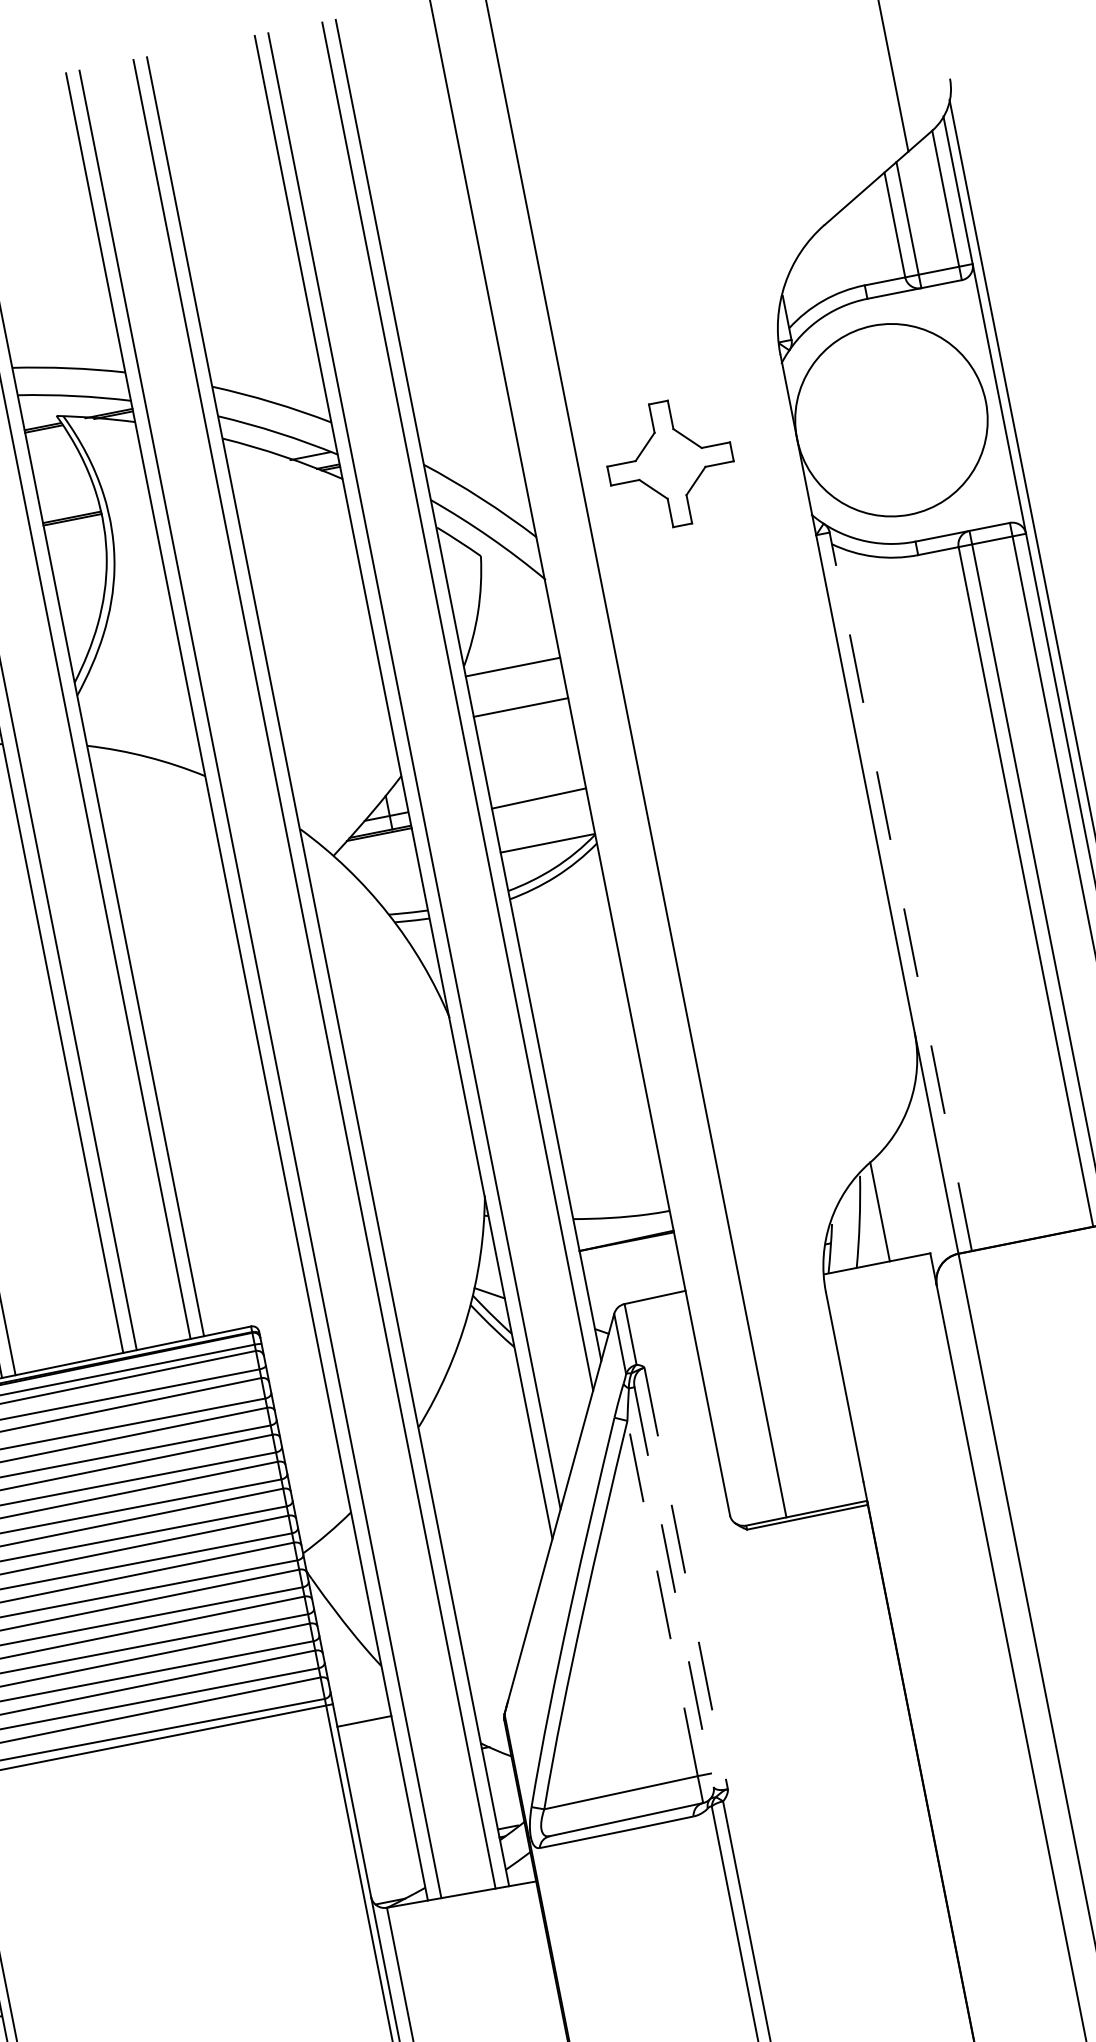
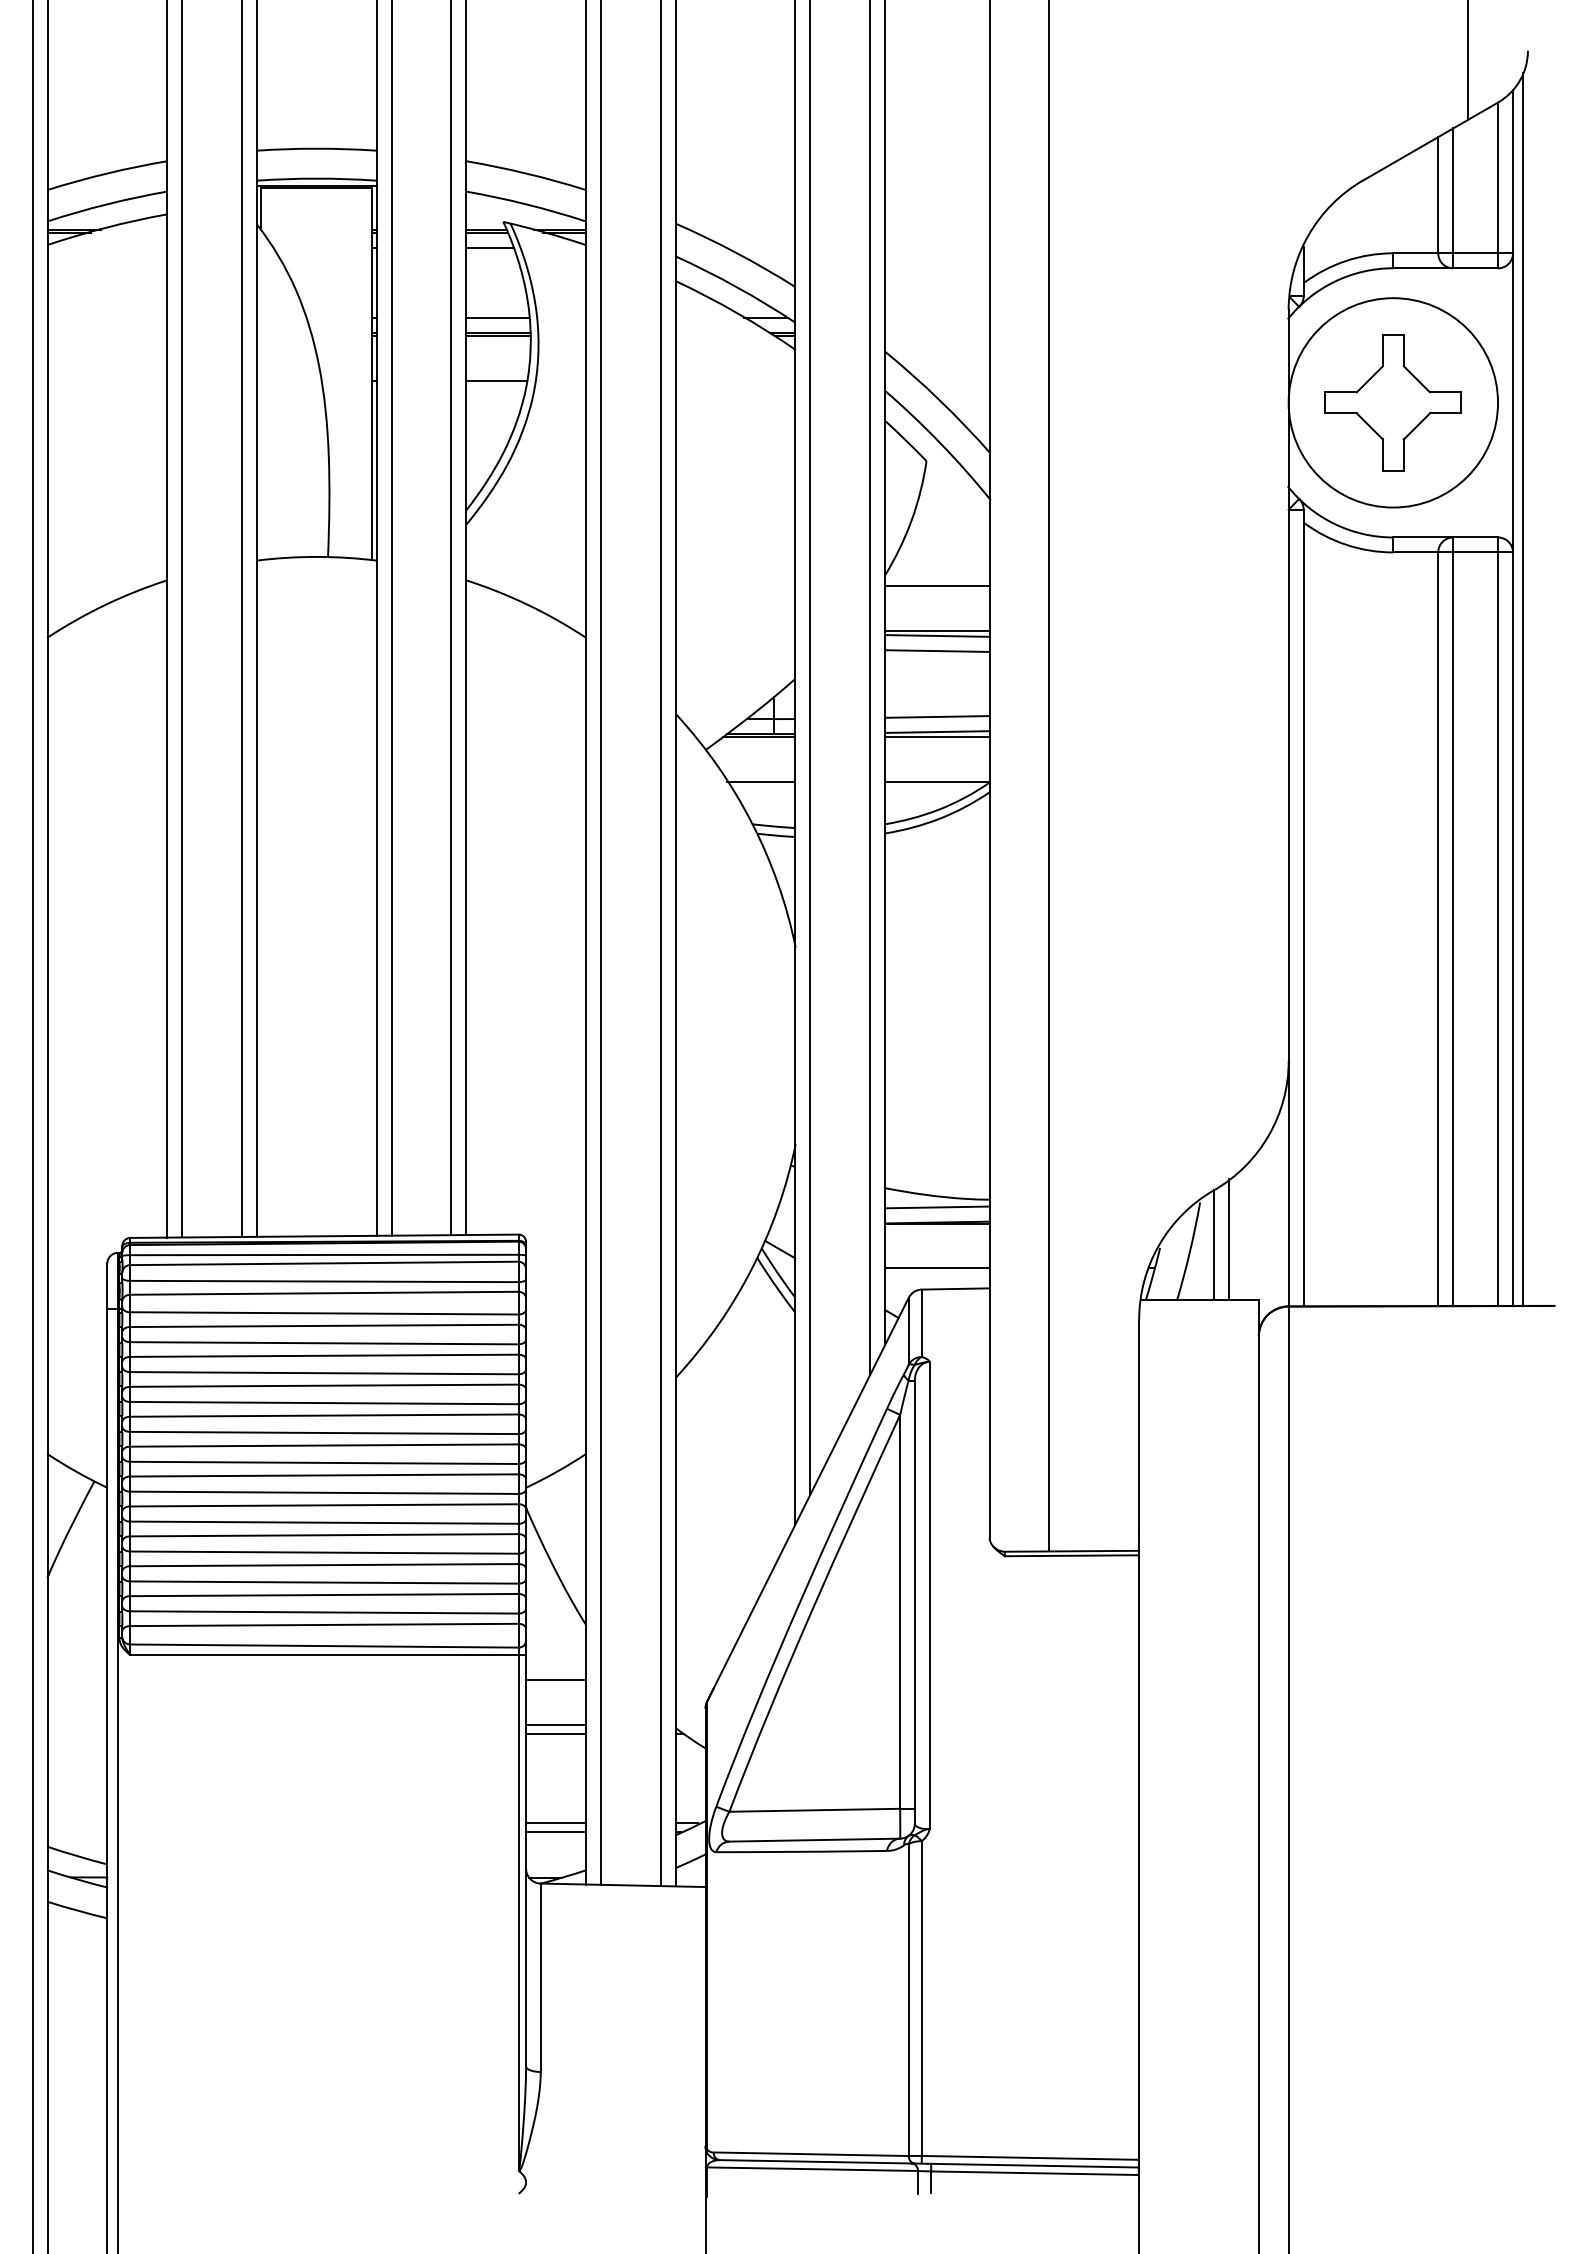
line: (48, 442) -> (489, 248), added
part: (669, 463) -> (1392, 402), moved
line: (68, 504) -> (497, 318), added
line: (78, 560) -> (496, 380), added
line: (521, 711) -> (937, 635), added
line: (524, 724) -> (937, 650), added
line: (536, 784) -> (937, 716), added
line: (539, 802) -> (937, 736), added
line: (388, 874) -> (760, 781), added
line: (900, 891) -> (1303, 907), dashed -> solid
line: (892, 1204) -> (1228, 1239), added
line: (624, 1227) -> (937, 1207), added
line: (634, 1282) -> (937, 1268), added
line: (686, 1578) -> (929, 1595), dashed -> solid
line: (673, 1587) -> (914, 1602), dashed -> solid
line: (662, 1598) -> (900, 1611), dashed -> solid
line: (371, 1761) -> (555, 1724), added
line: (373, 1769) -> (555, 1733), added
line: (389, 1850) -> (555, 1823), added
line: (391, 1859) -> (555, 1832), added

